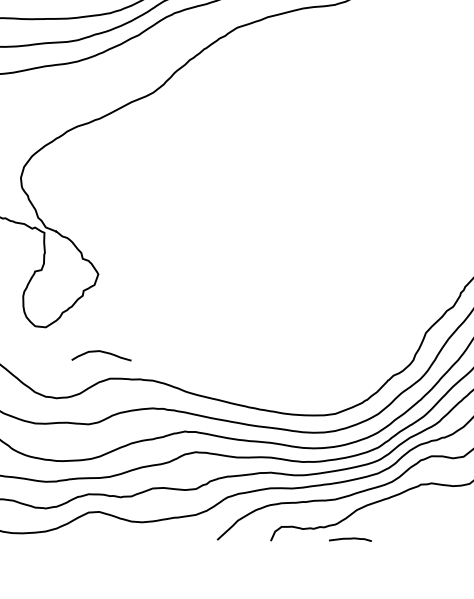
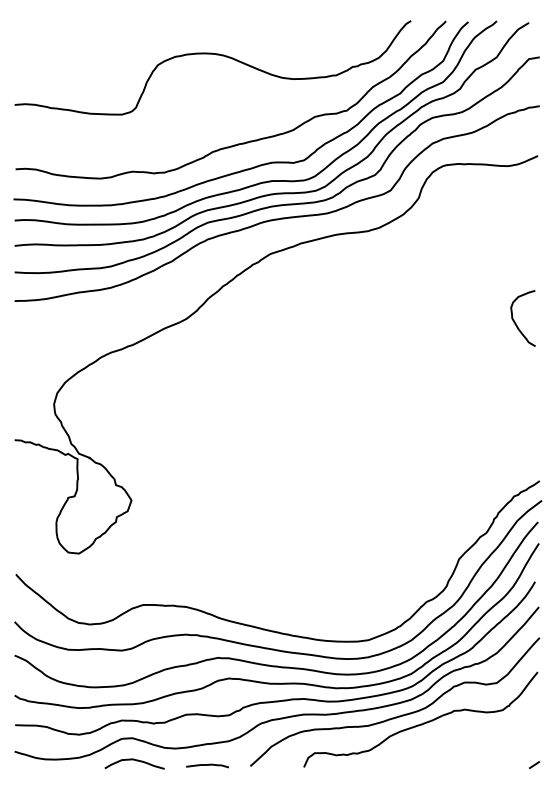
curve: (103, 353) -> (136, 761), moved
curve: (350, 539) -> (207, 765), moved

